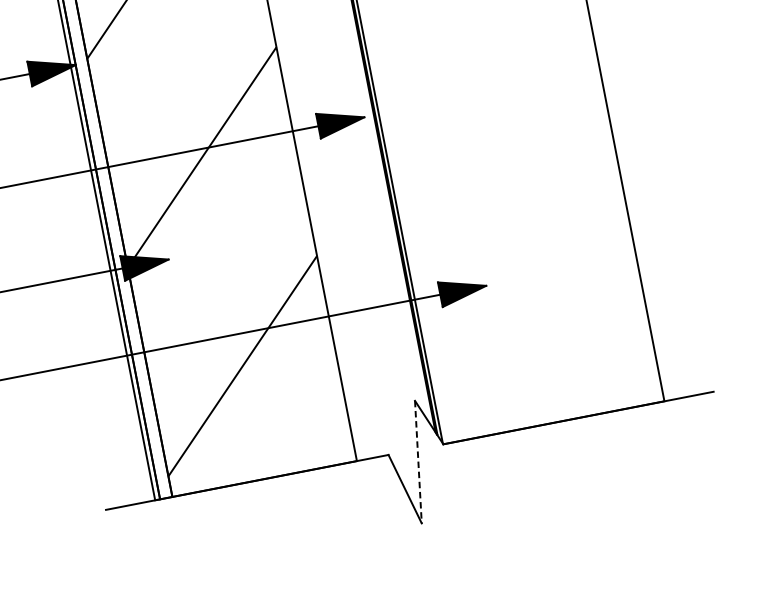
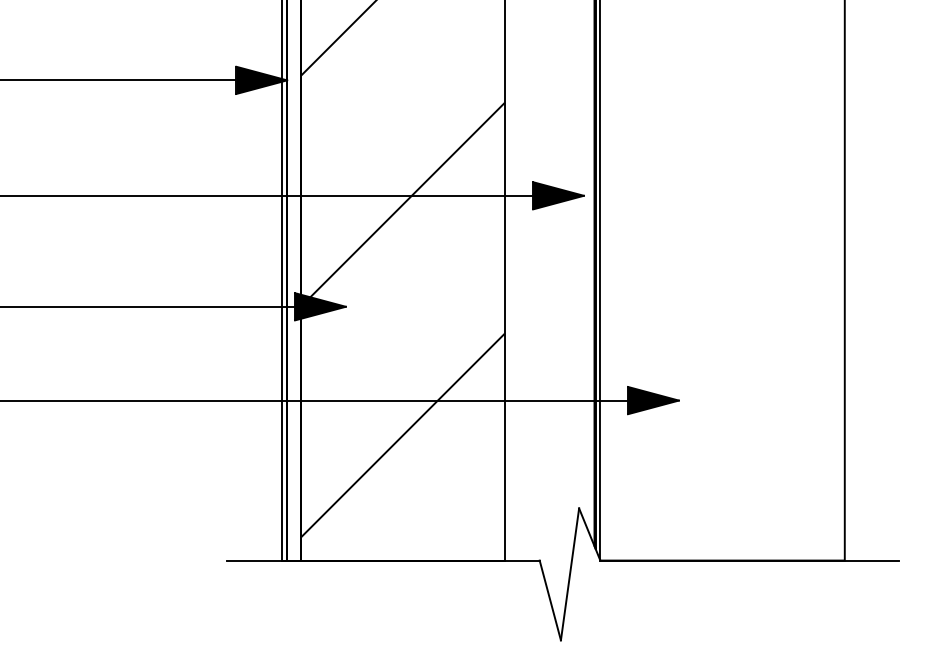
line: (418, 462) -> (570, 574), dashed -> solid

